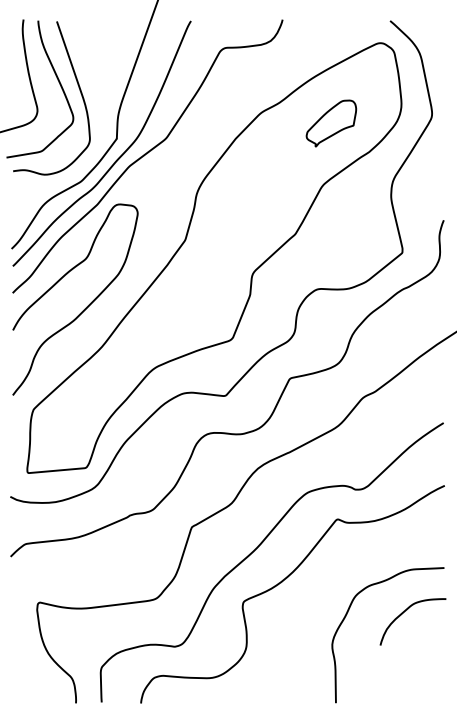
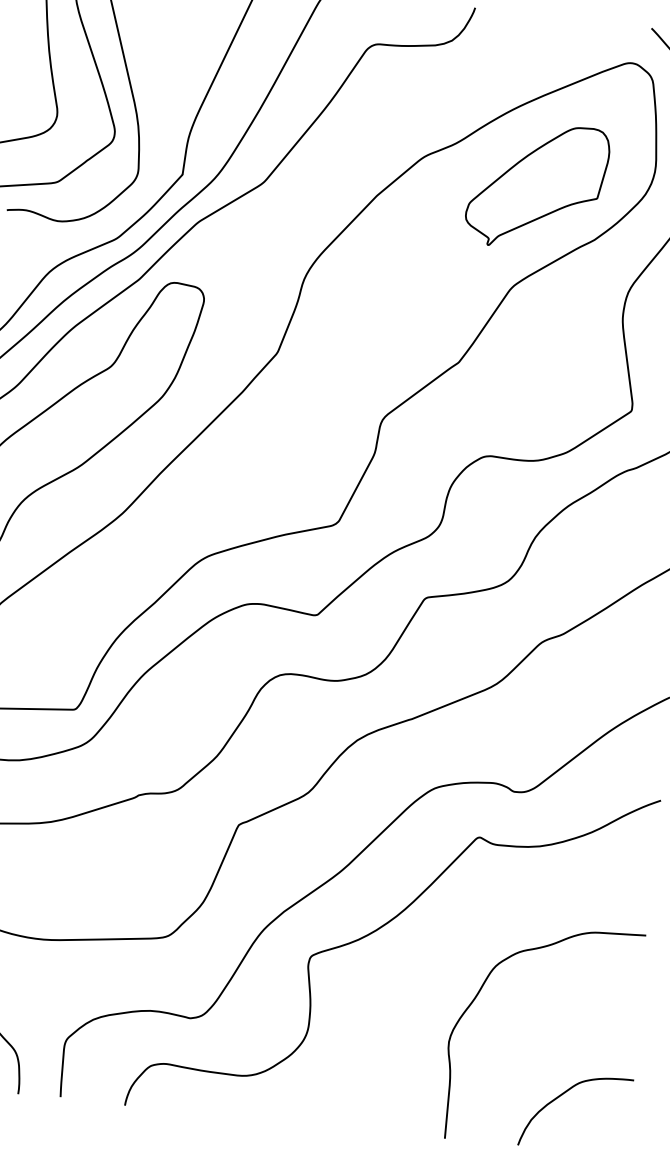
part: (331, 123) -> (537, 186), size x1.67
curve: (404, 612) -> (563, 1095), moved

